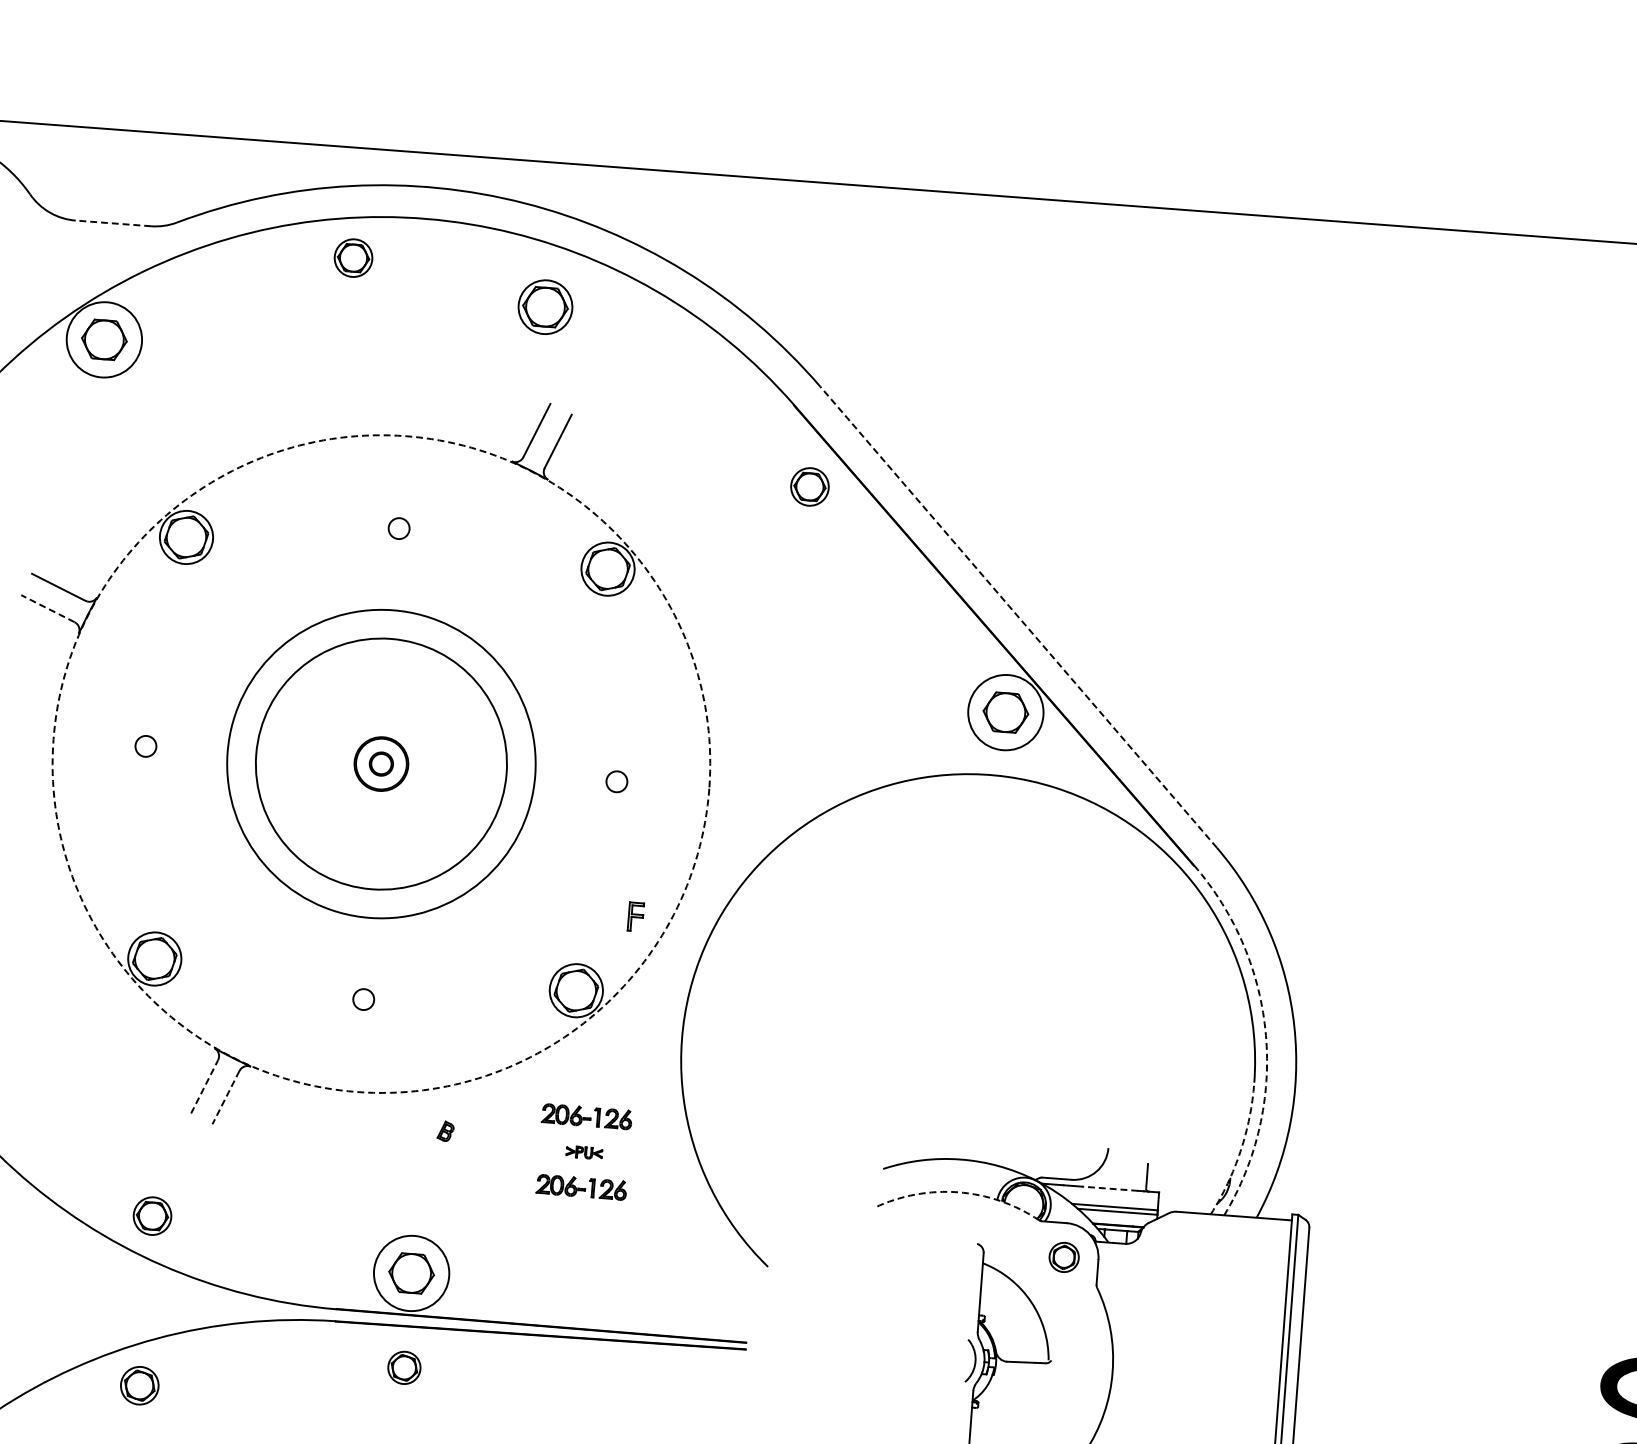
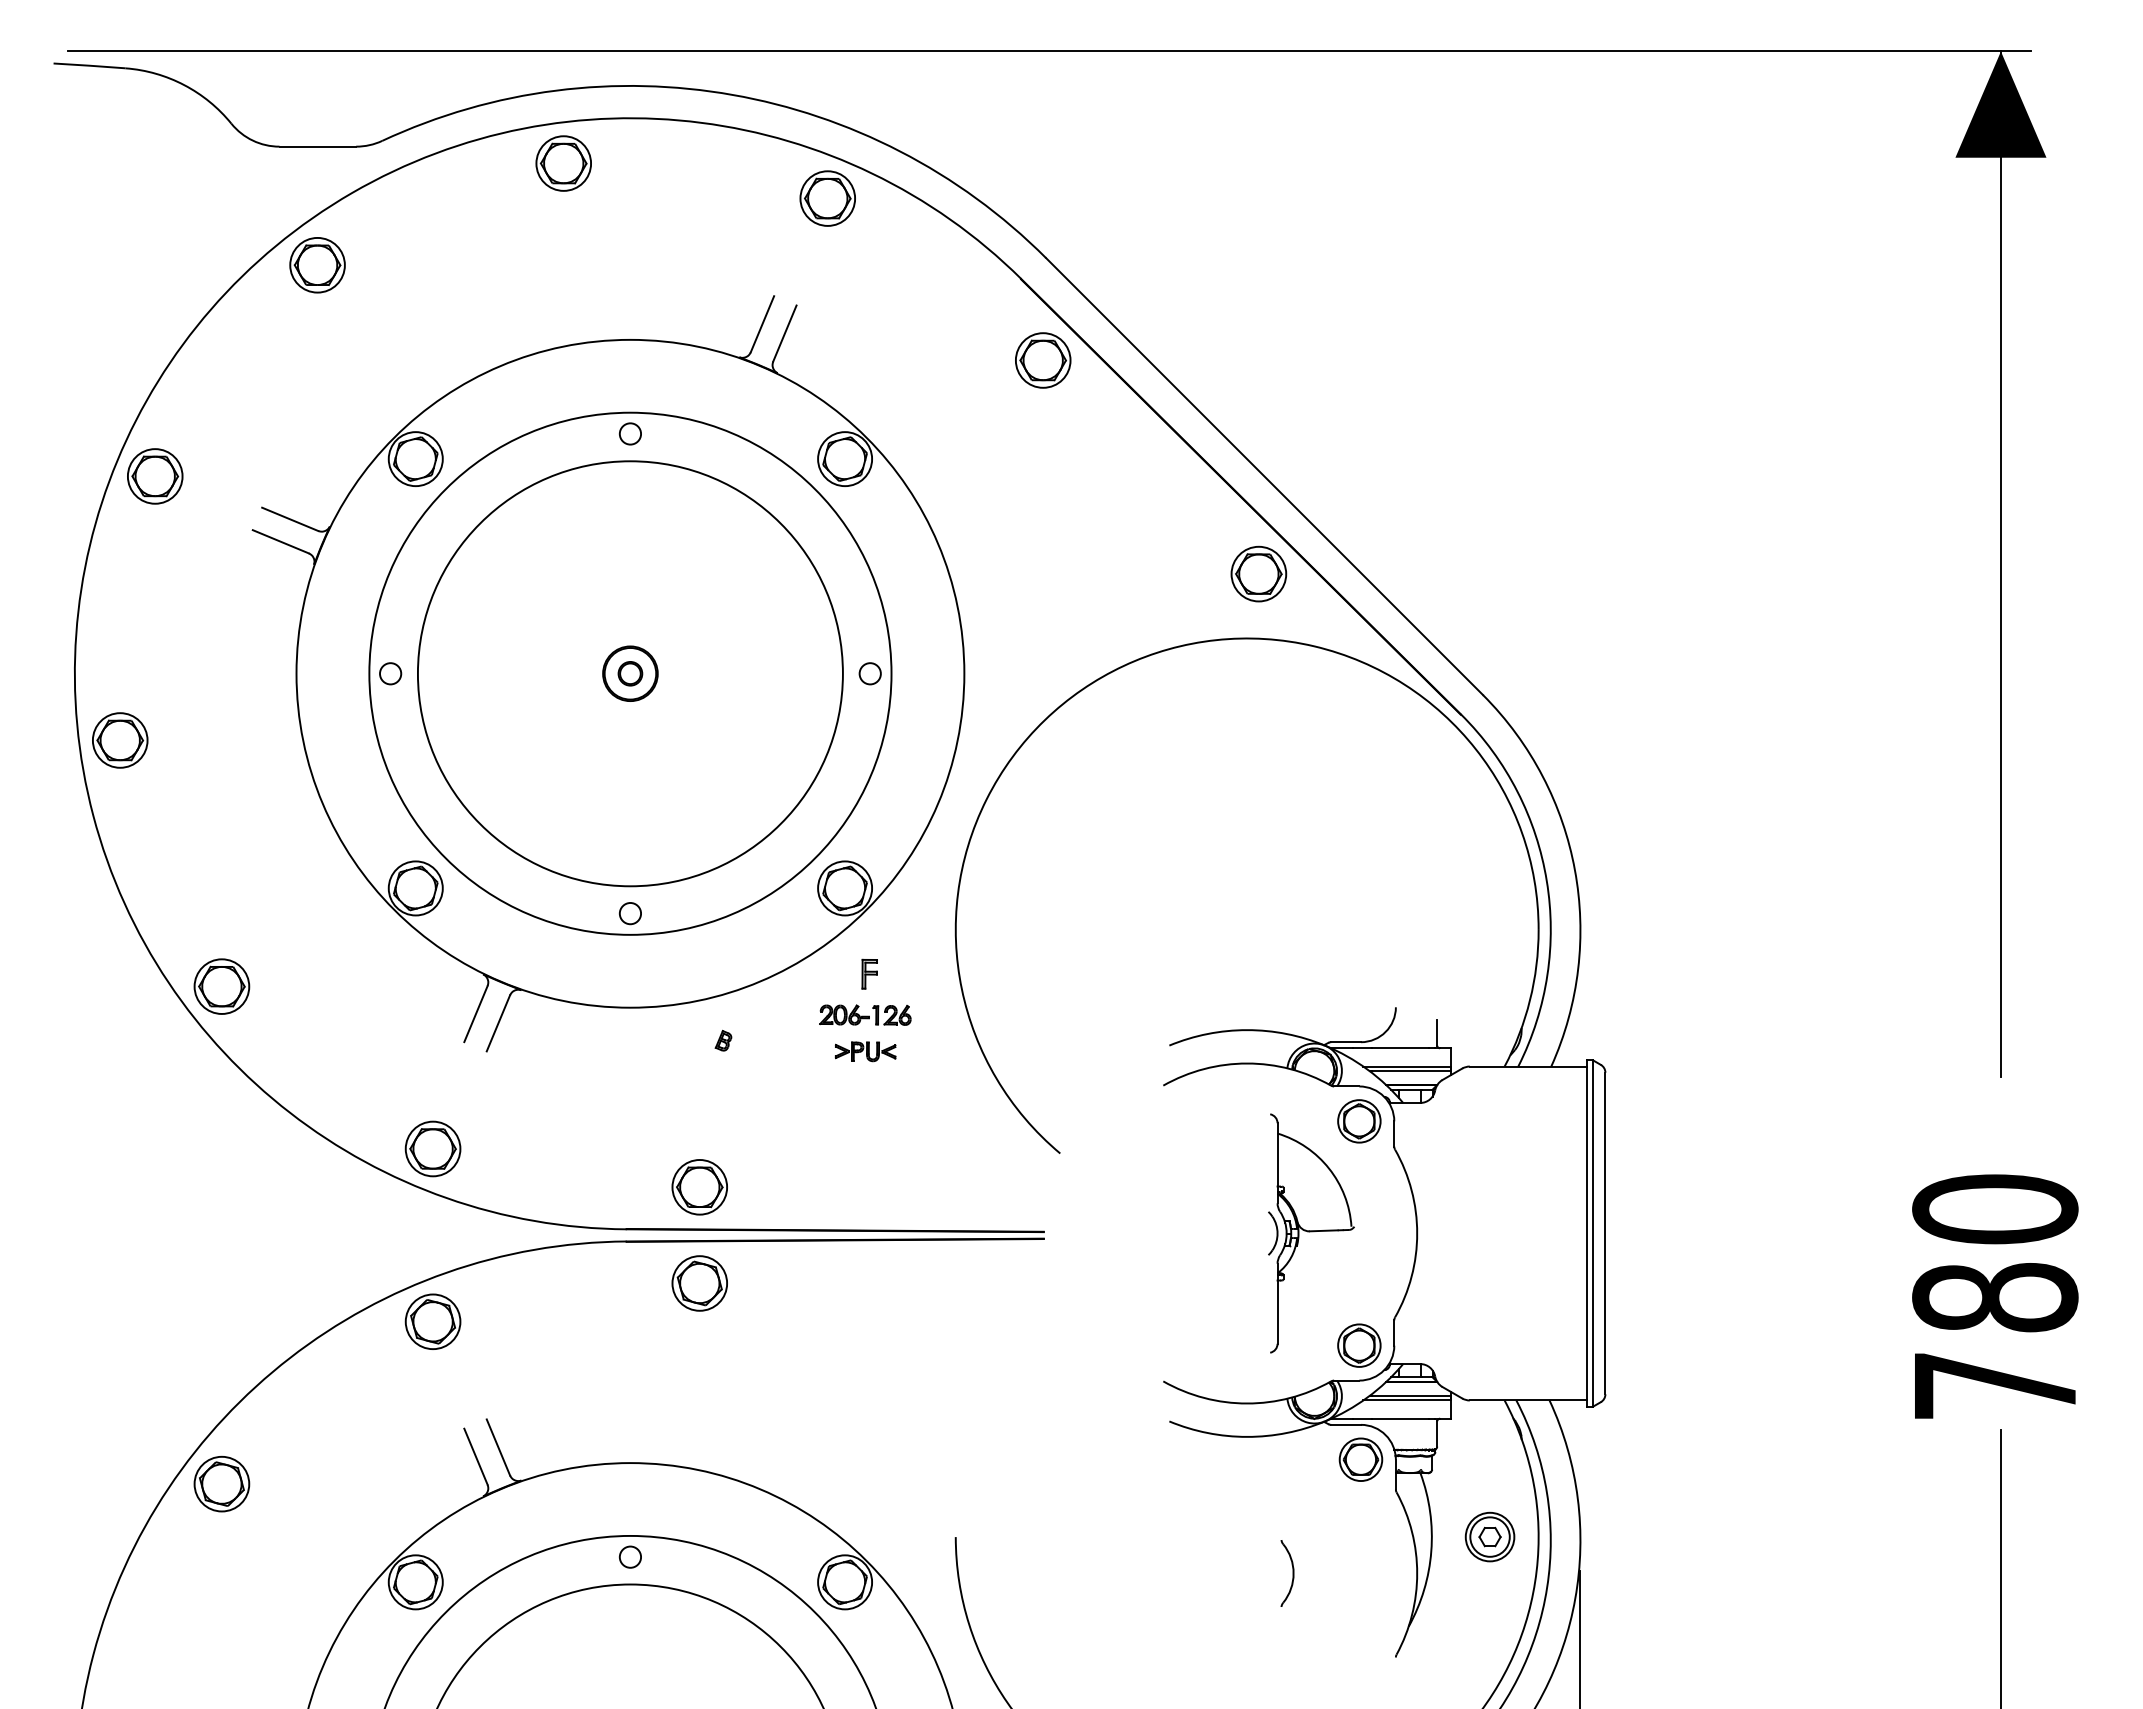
line: (113, 223) -> (317, 146), dashed -> solid
part: (353, 258) -> (563, 163), size x1.43
part: (545, 307) -> (827, 198), moved
circle: (104, 339) -> (317, 264), size x0.71
part: (810, 486) -> (1043, 360), size x1.43
line: (47, 608) -> (280, 541), dashed -> solid
line: (1018, 617) -> (1264, 476), dashed -> solid
circle: (1005, 711) -> (1258, 573), size x0.71
circle: (380, 763) -> (629, 673), size x1.67
circle: (381, 763) -> (630, 673), dashed -> solid
circle: (381, 763) -> (630, 673), size x1.67
part: (635, 916) -> (869, 973), moved
arc: (1265, 1035) -> (1546, 881), dashed -> solid
line: (205, 1086) -> (476, 1013), dashed -> solid
line: (226, 1097) -> (498, 1023), dashed -> solid
arc: (1241, 1151) -> (1530, 1000), dashed -> solid
part: (584, 1152) -> (865, 1051), size x1.67
part: (581, 1186) -> (865, 1086), removed
line: (1109, 1188) -> (1400, 1048), dashed -> solid
arc: (958, 1192) -> (1247, 1063), dashed -> solid
part: (152, 1215) -> (432, 1148), size x1.43
part: (1064, 1257) -> (1359, 1121), size x1.43
circle: (411, 1272) -> (699, 1186), size x0.71
part: (404, 1367) -> (699, 1283), size x1.67
part: (139, 1385) -> (432, 1321), size x1.43

